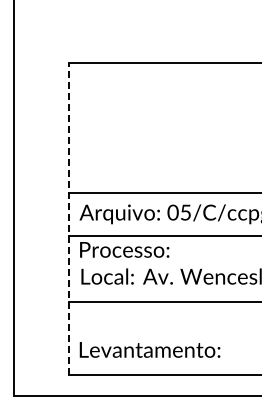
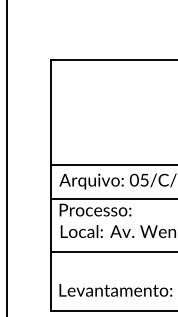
line: (68, 218) -> (50, 184), dashed -> solid

